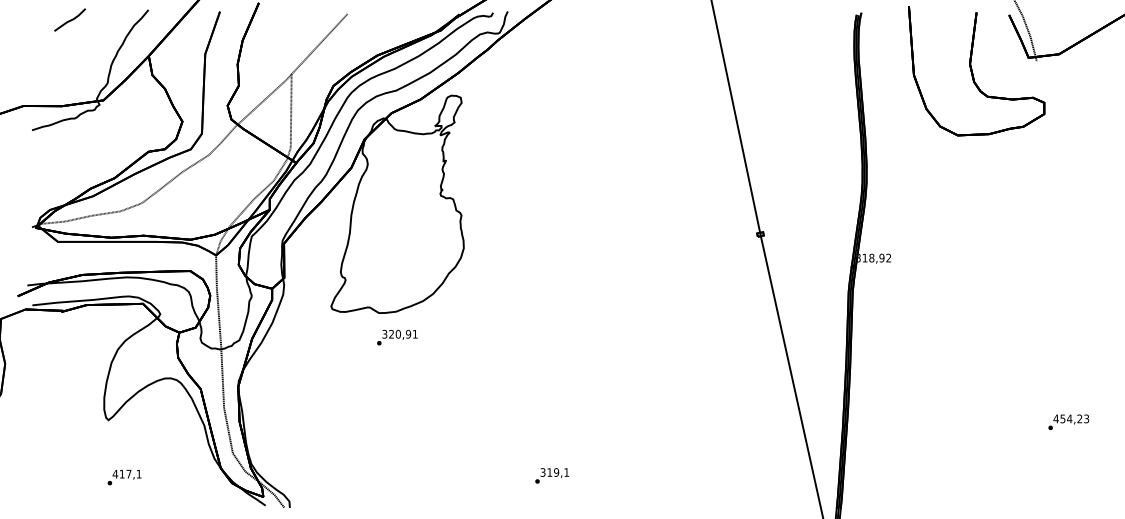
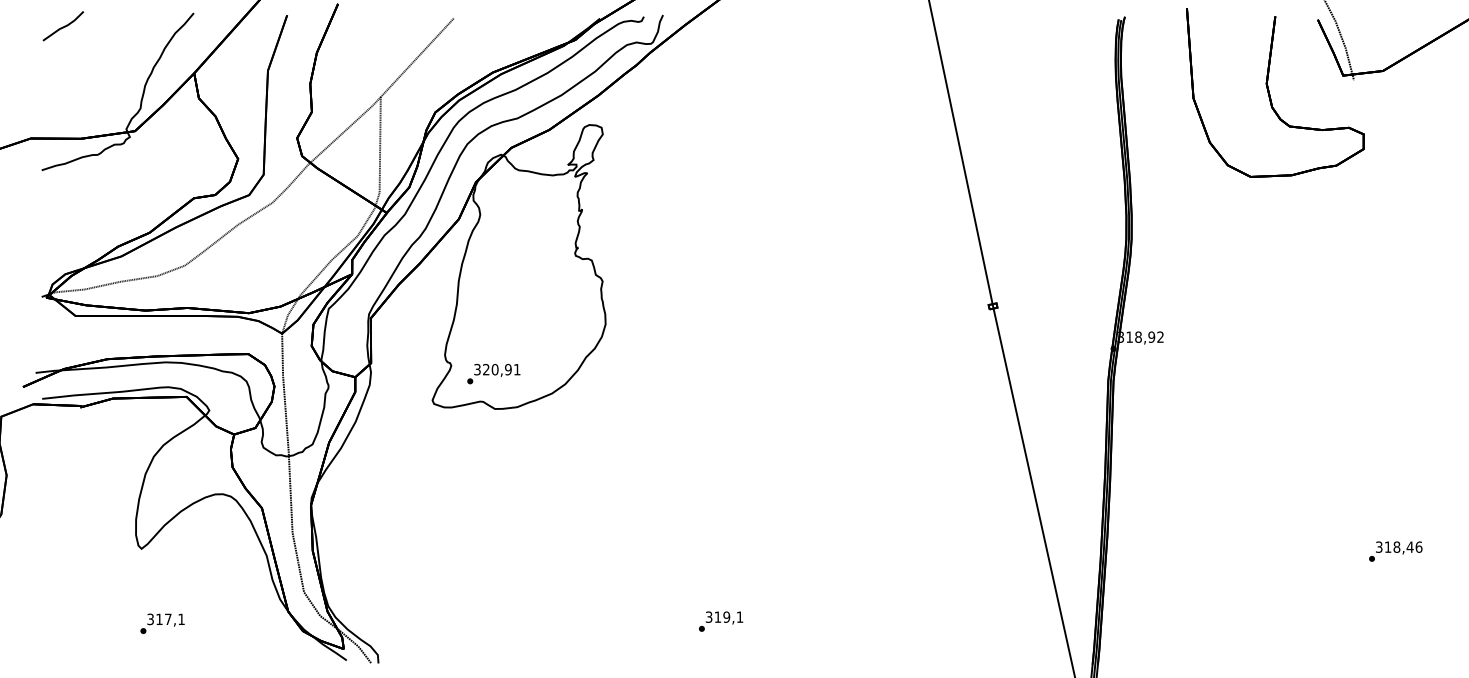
line: (70, 20) -> (63, 26), moved
text: (397, 337) -> (493, 374), moved
text: (1070, 418) -> (1398, 546), 454,23 -> 318,46
text: (115, 474) -> (150, 619), 417,1 -> 317,1

